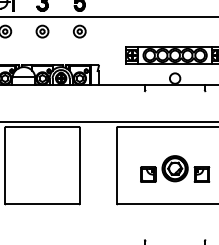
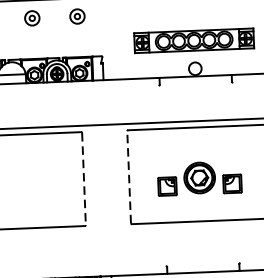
line: (79, 165) -> (83, 178), solid -> dashed
line: (117, 165) -> (129, 176), solid -> dashed

